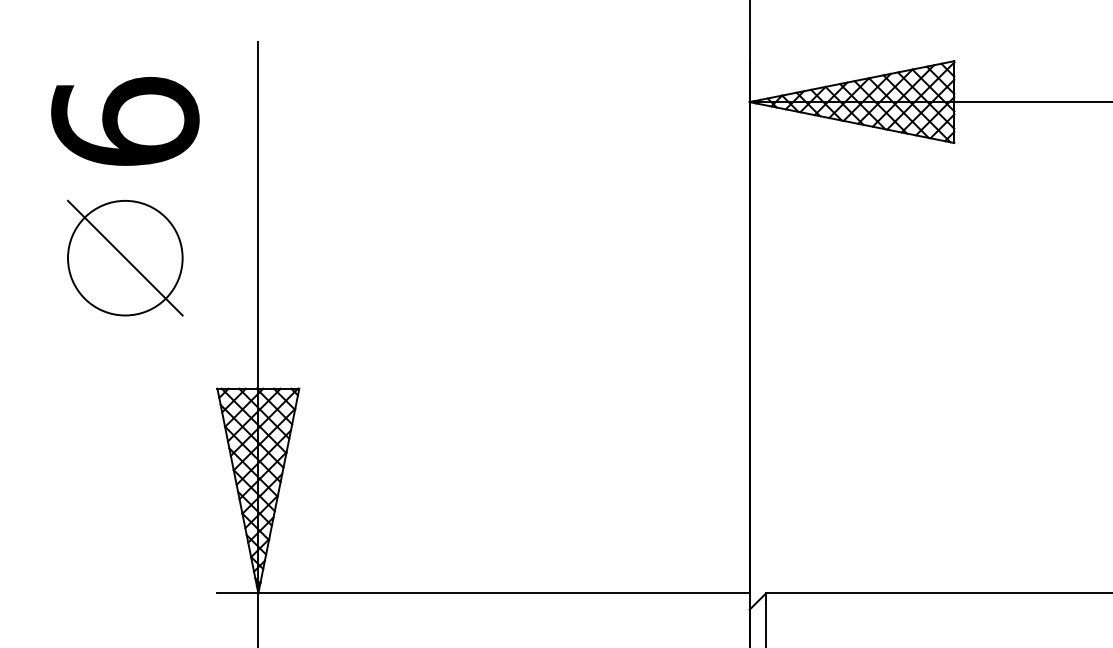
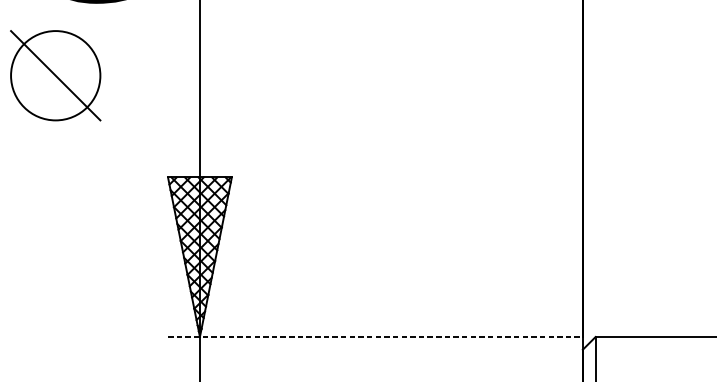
part: (125, 257) -> (55, 75), moved
line: (484, 593) -> (376, 337), solid -> dashed

